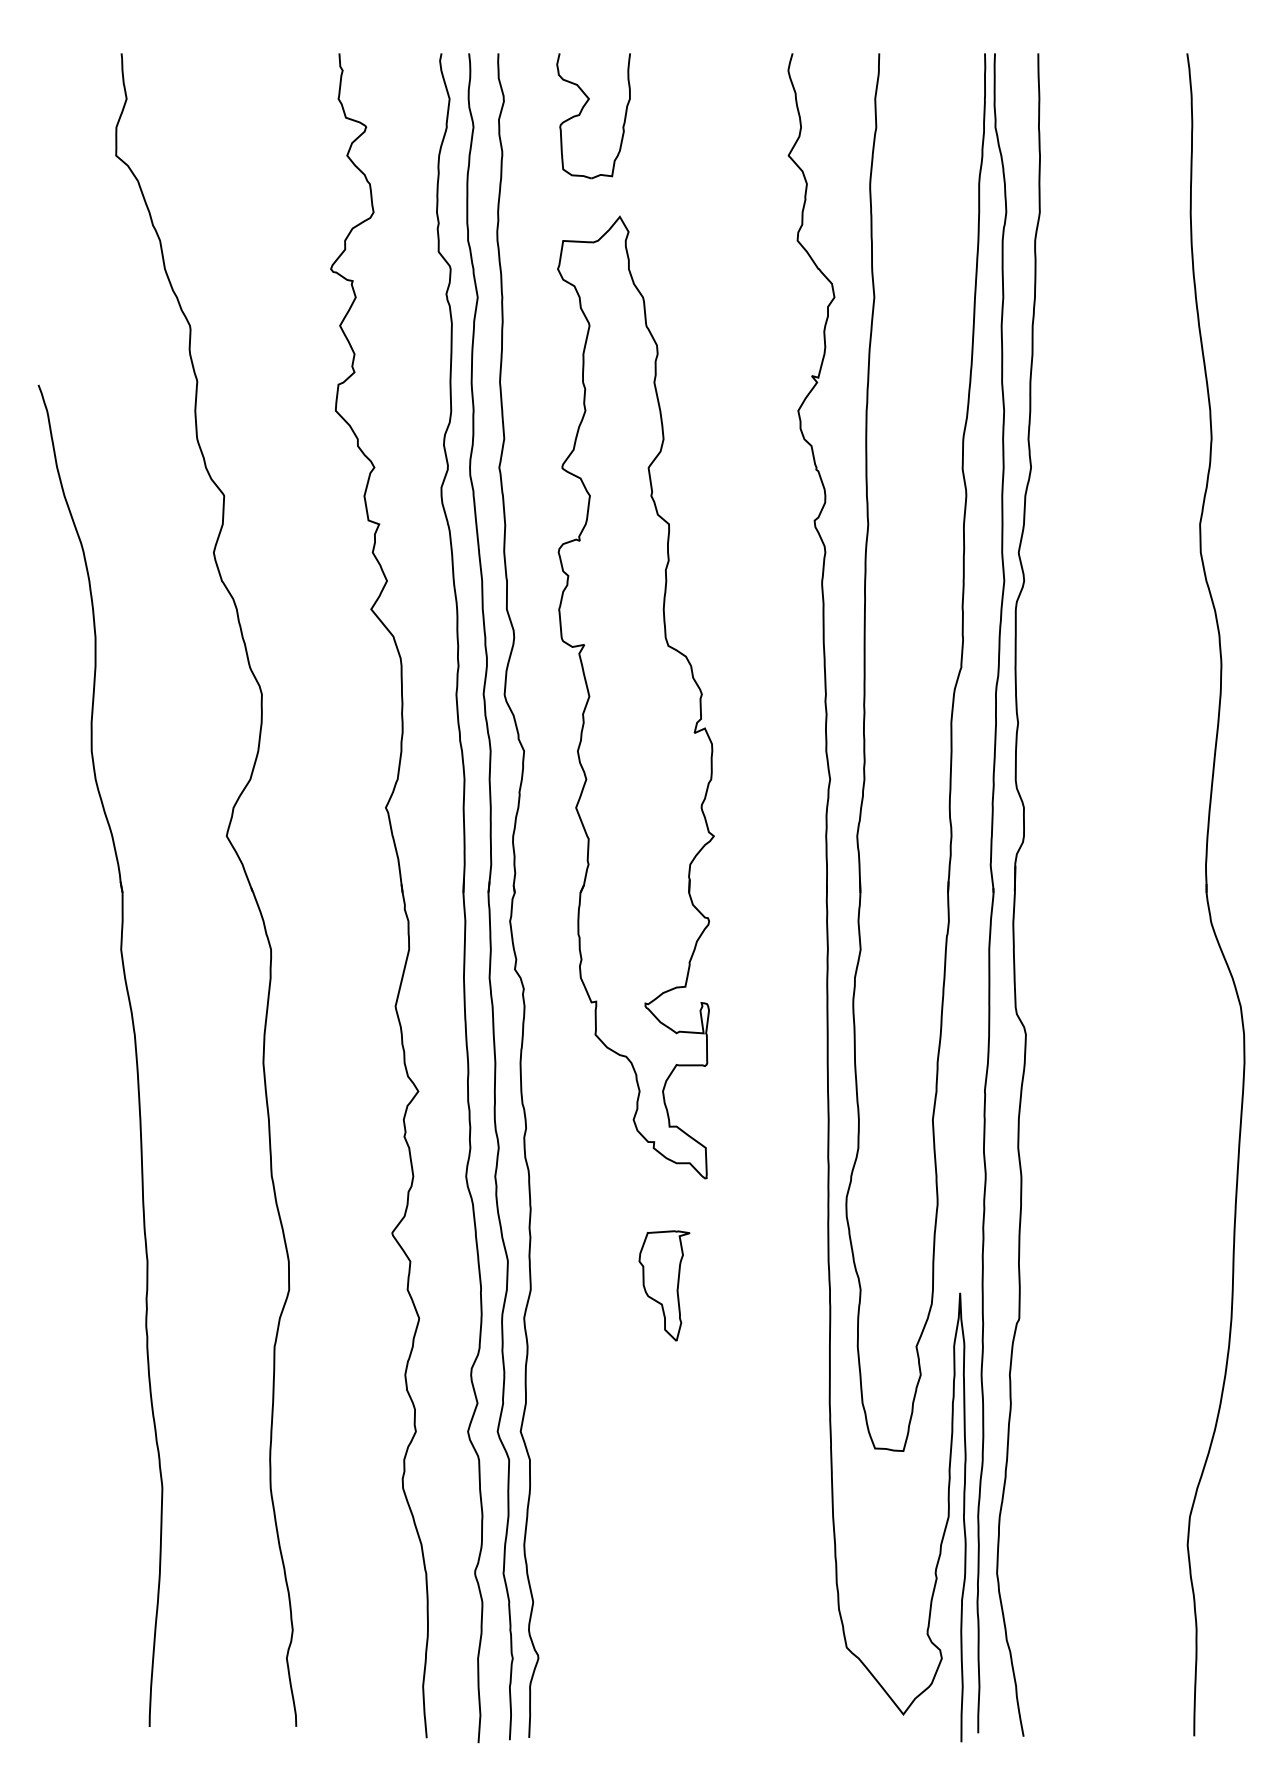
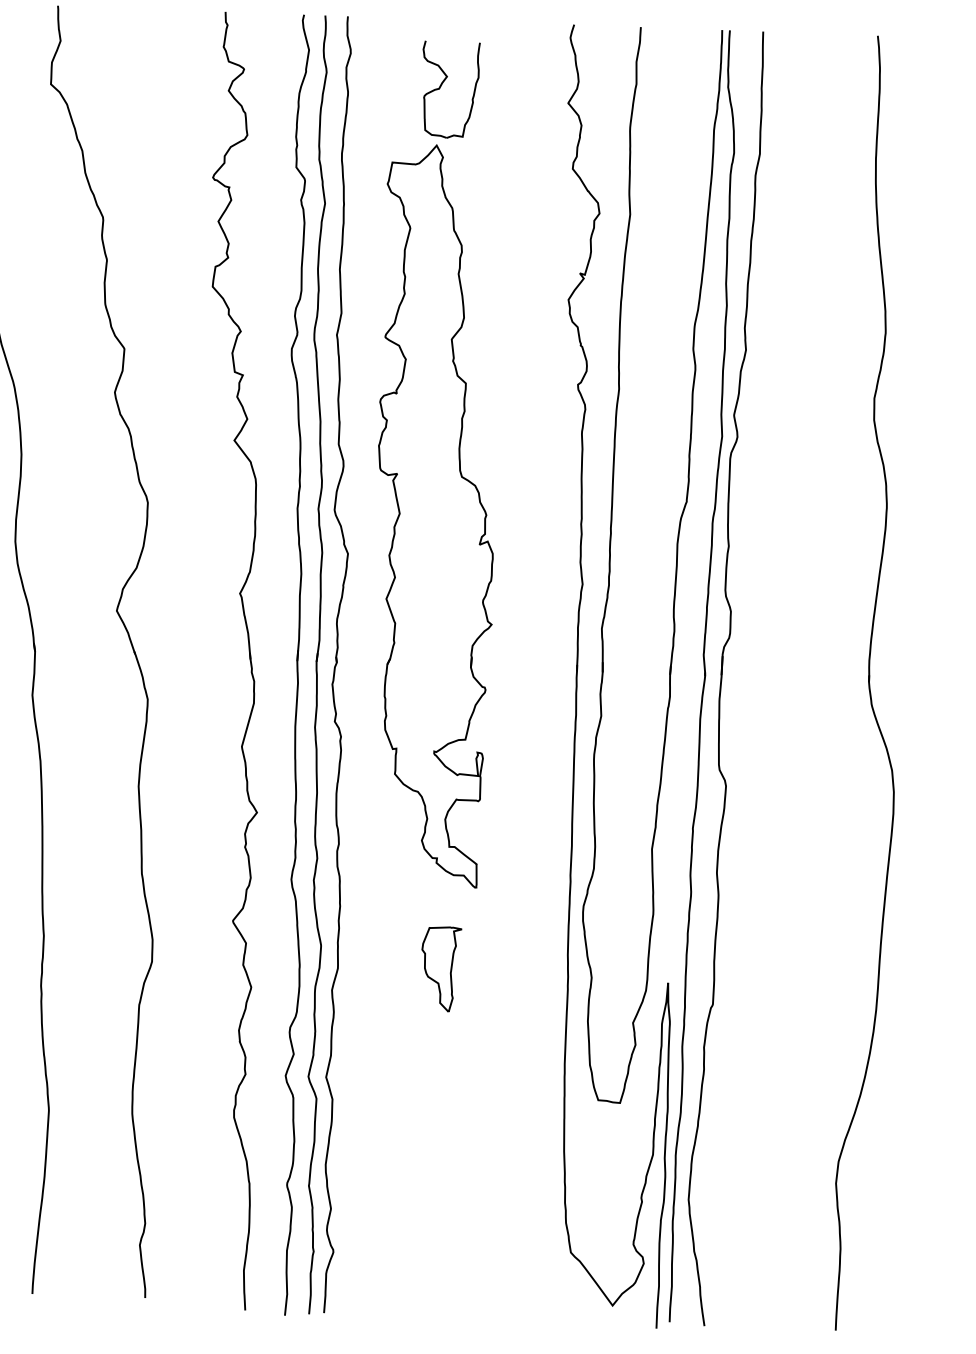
part: (582, 111) -> (441, 86), moved

